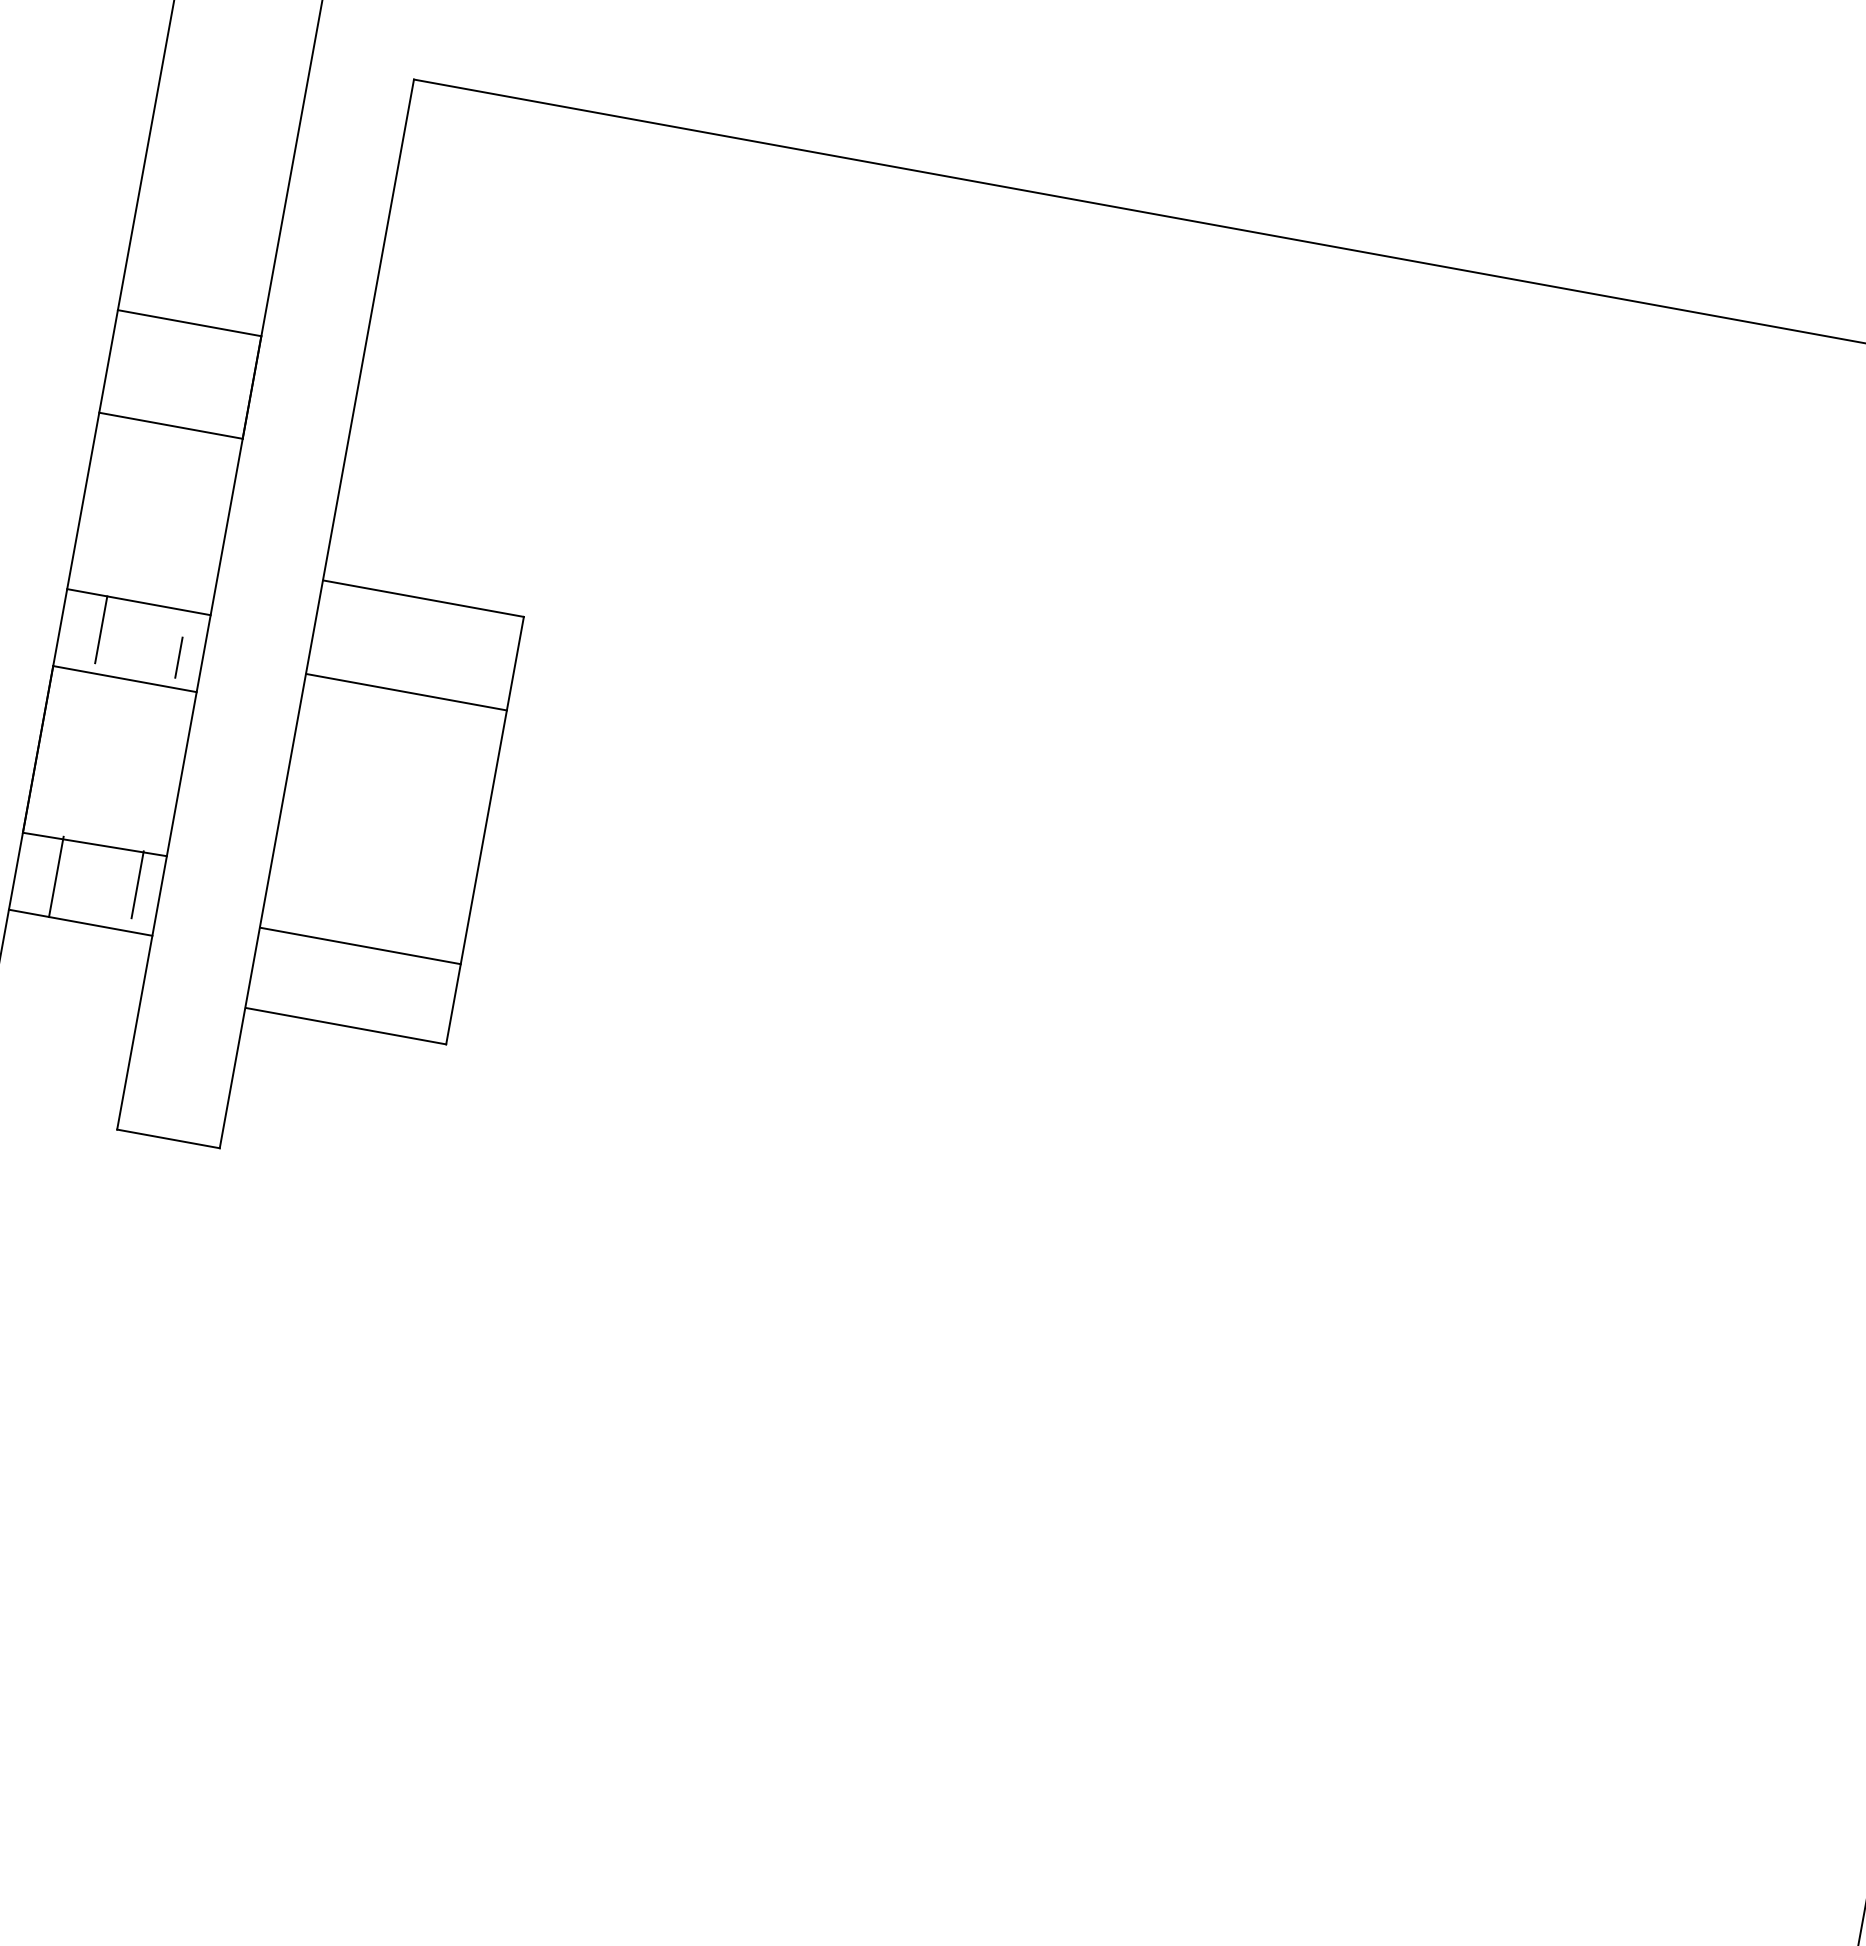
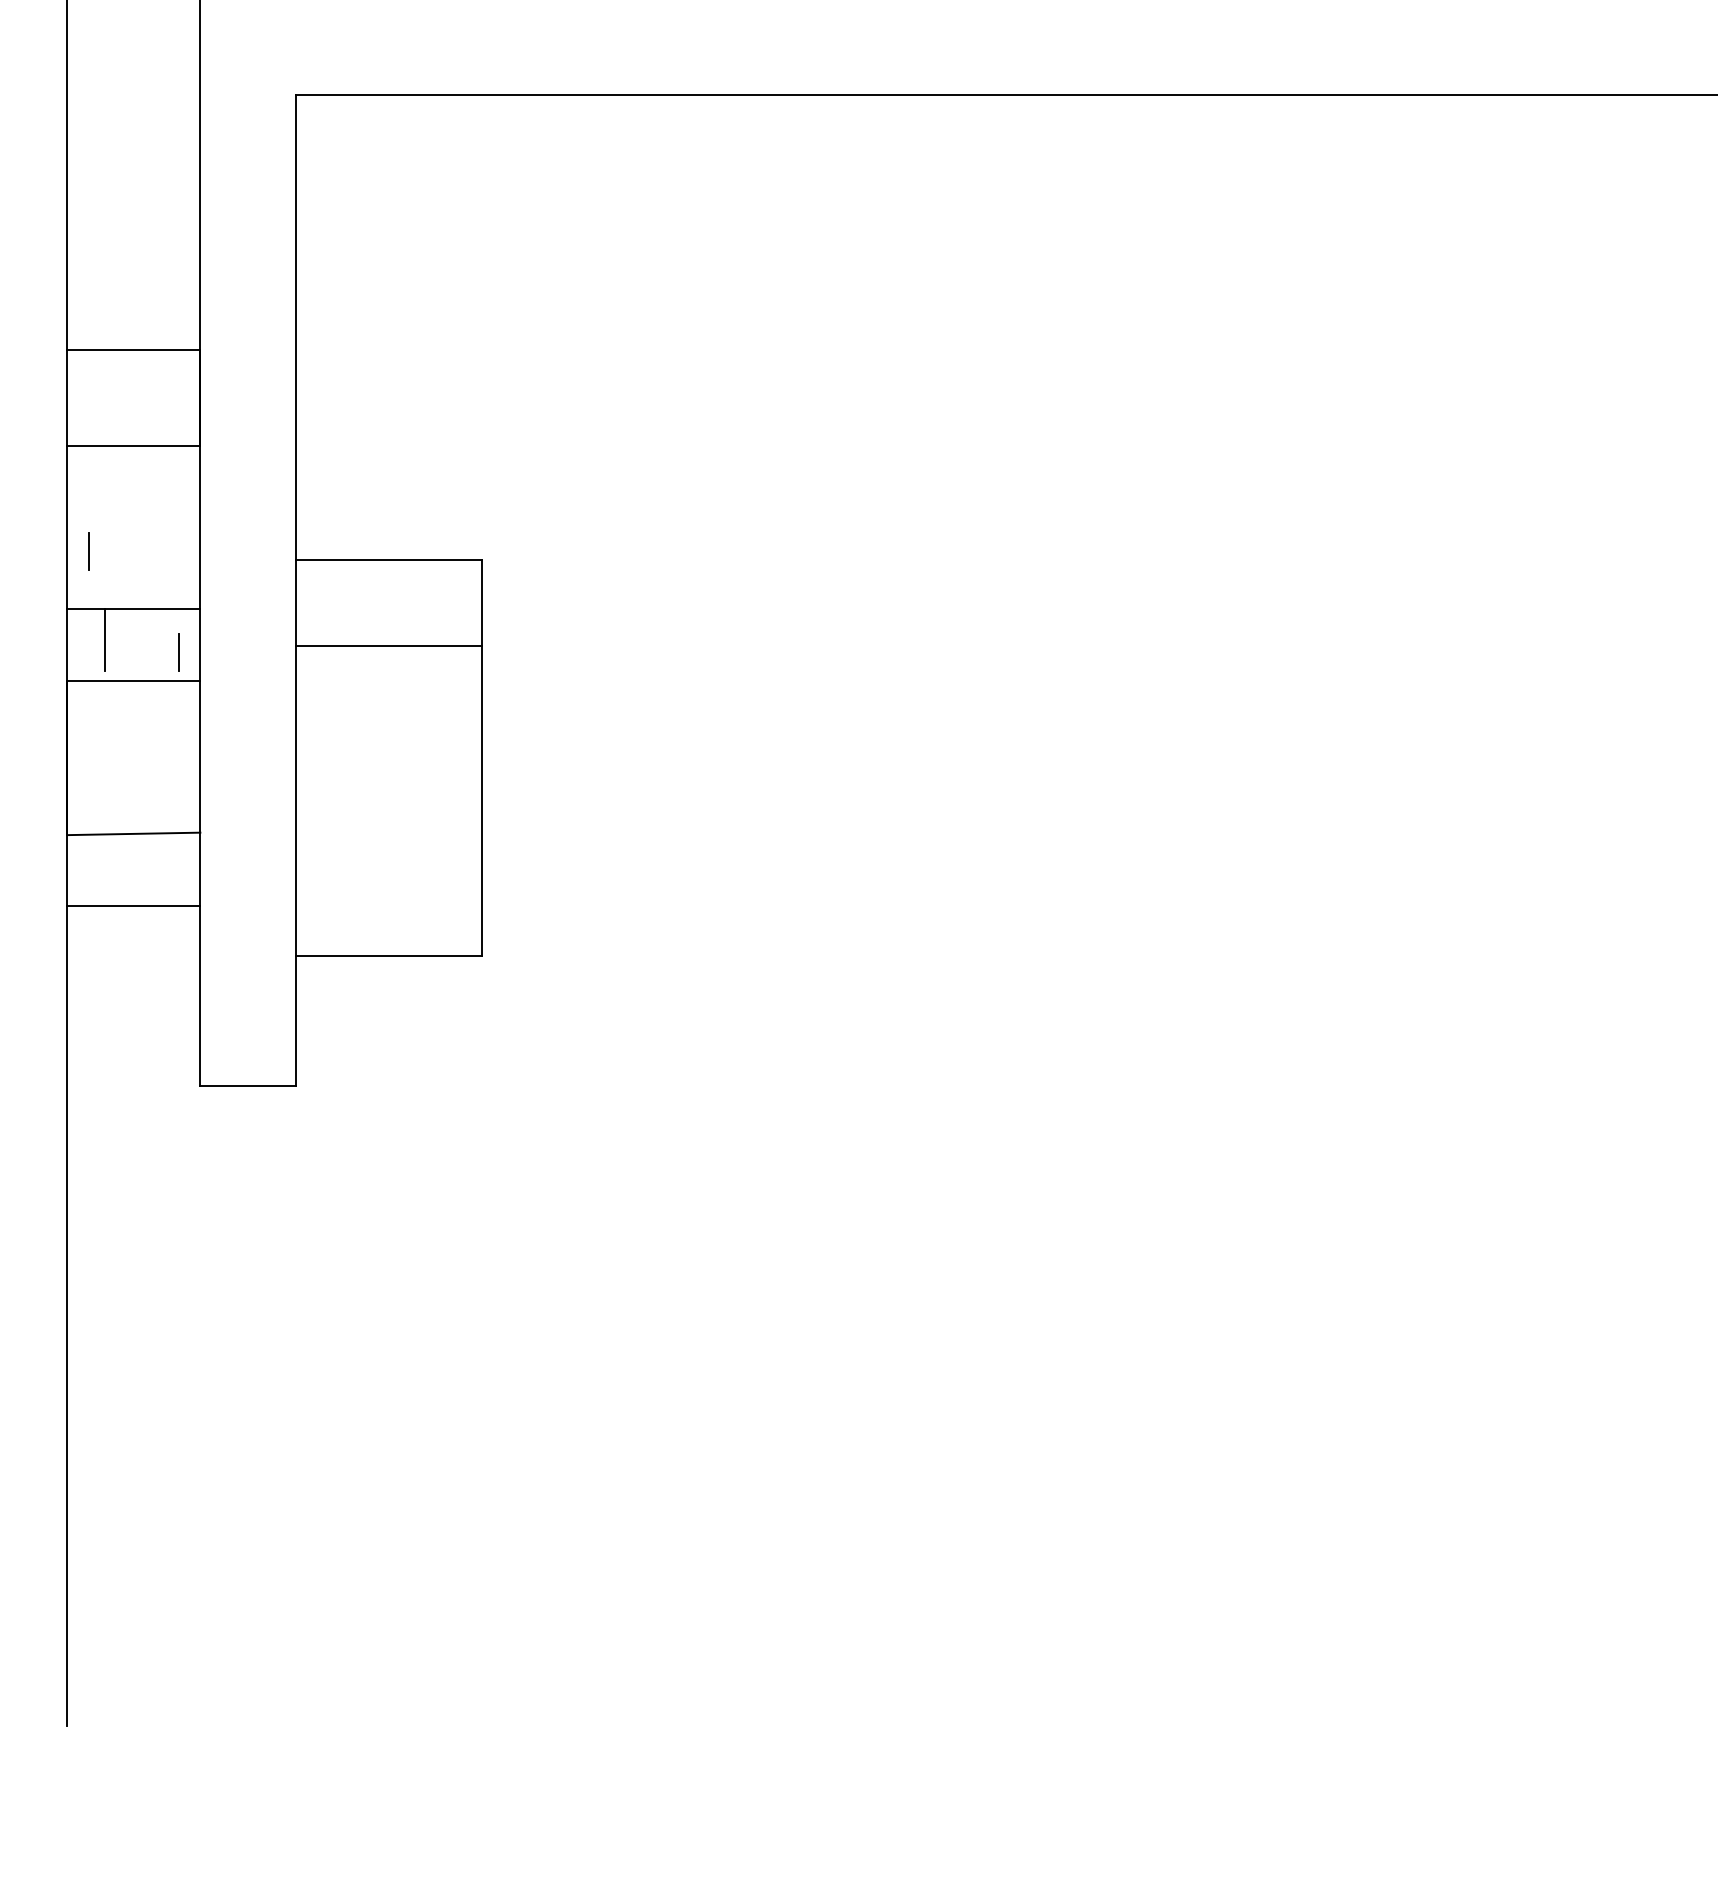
line: (101, 531) -> (88, 551), added
line: (56, 877) -> (104, 869), removed
line: (137, 885) -> (178, 863), removed
line: (360, 945) -> (388, 881), removed

